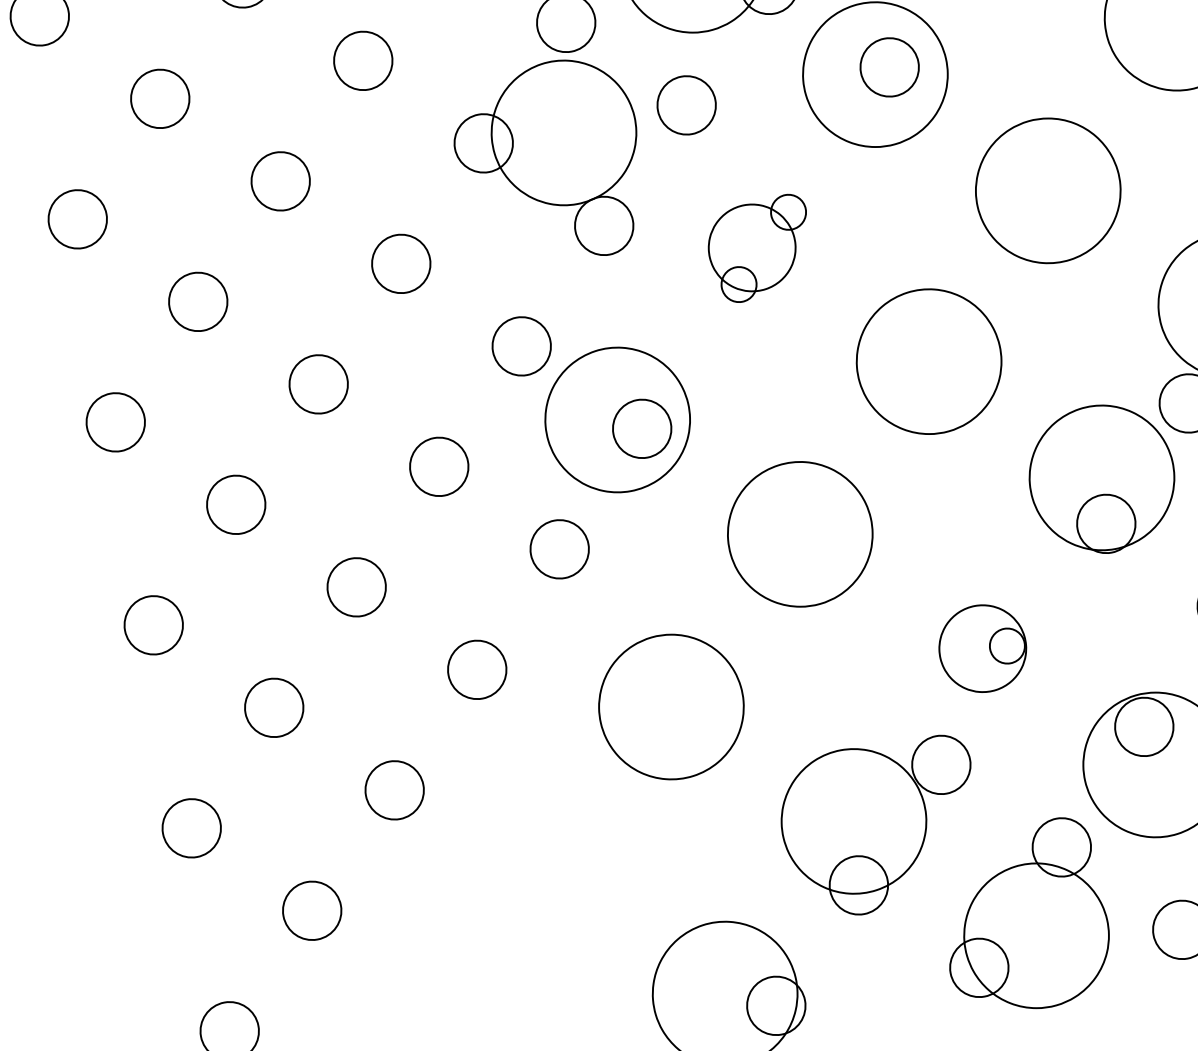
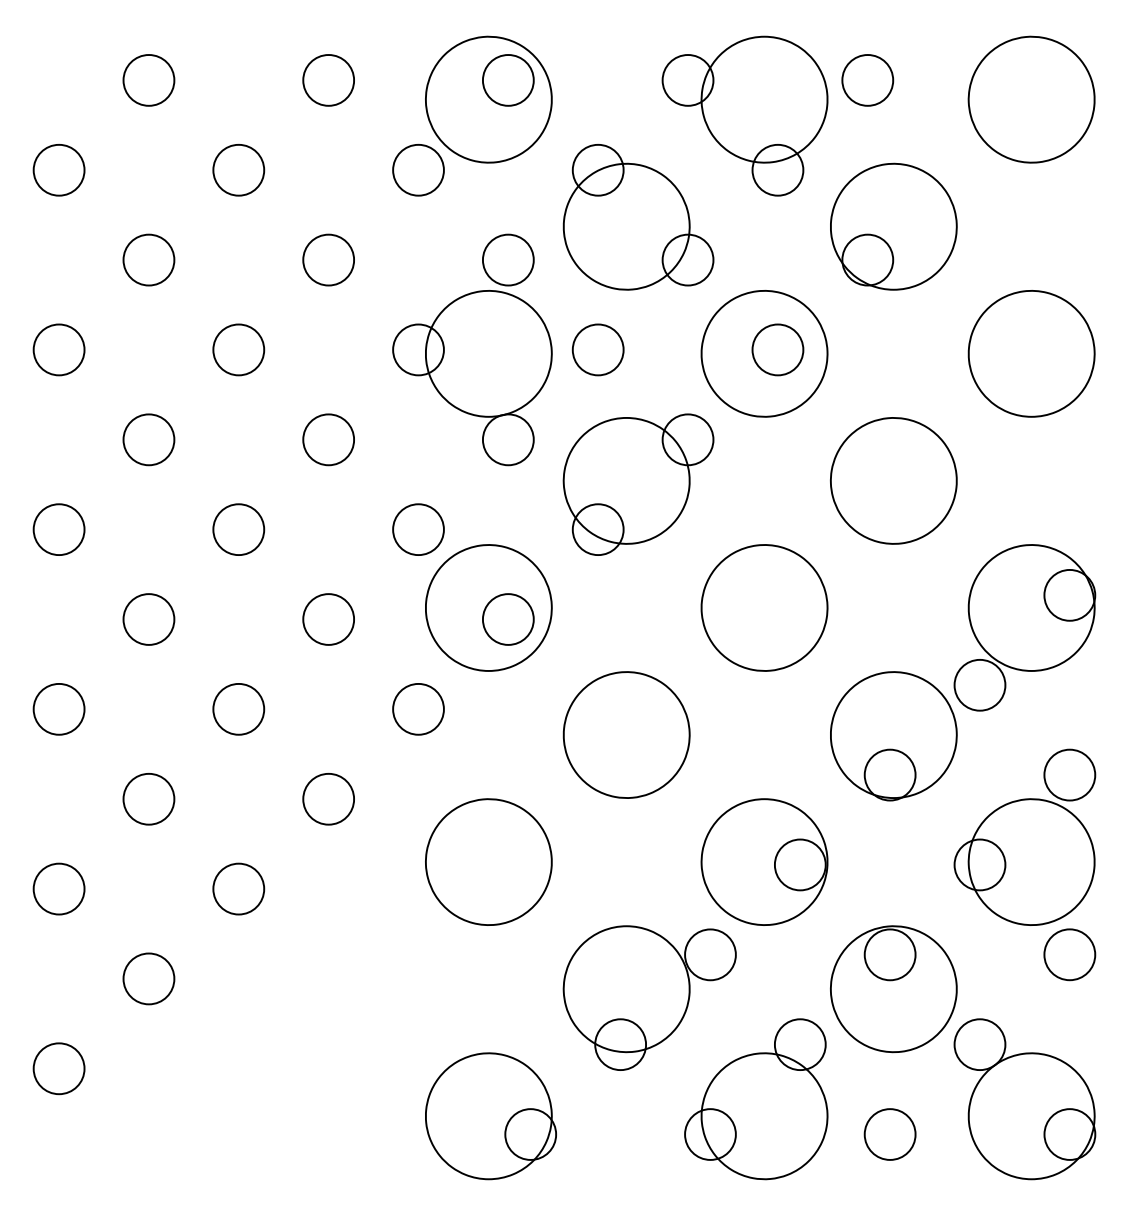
part: (760, 248) -> (638, 484), size x1.67
part: (982, 648) -> (764, 861), size x1.67

